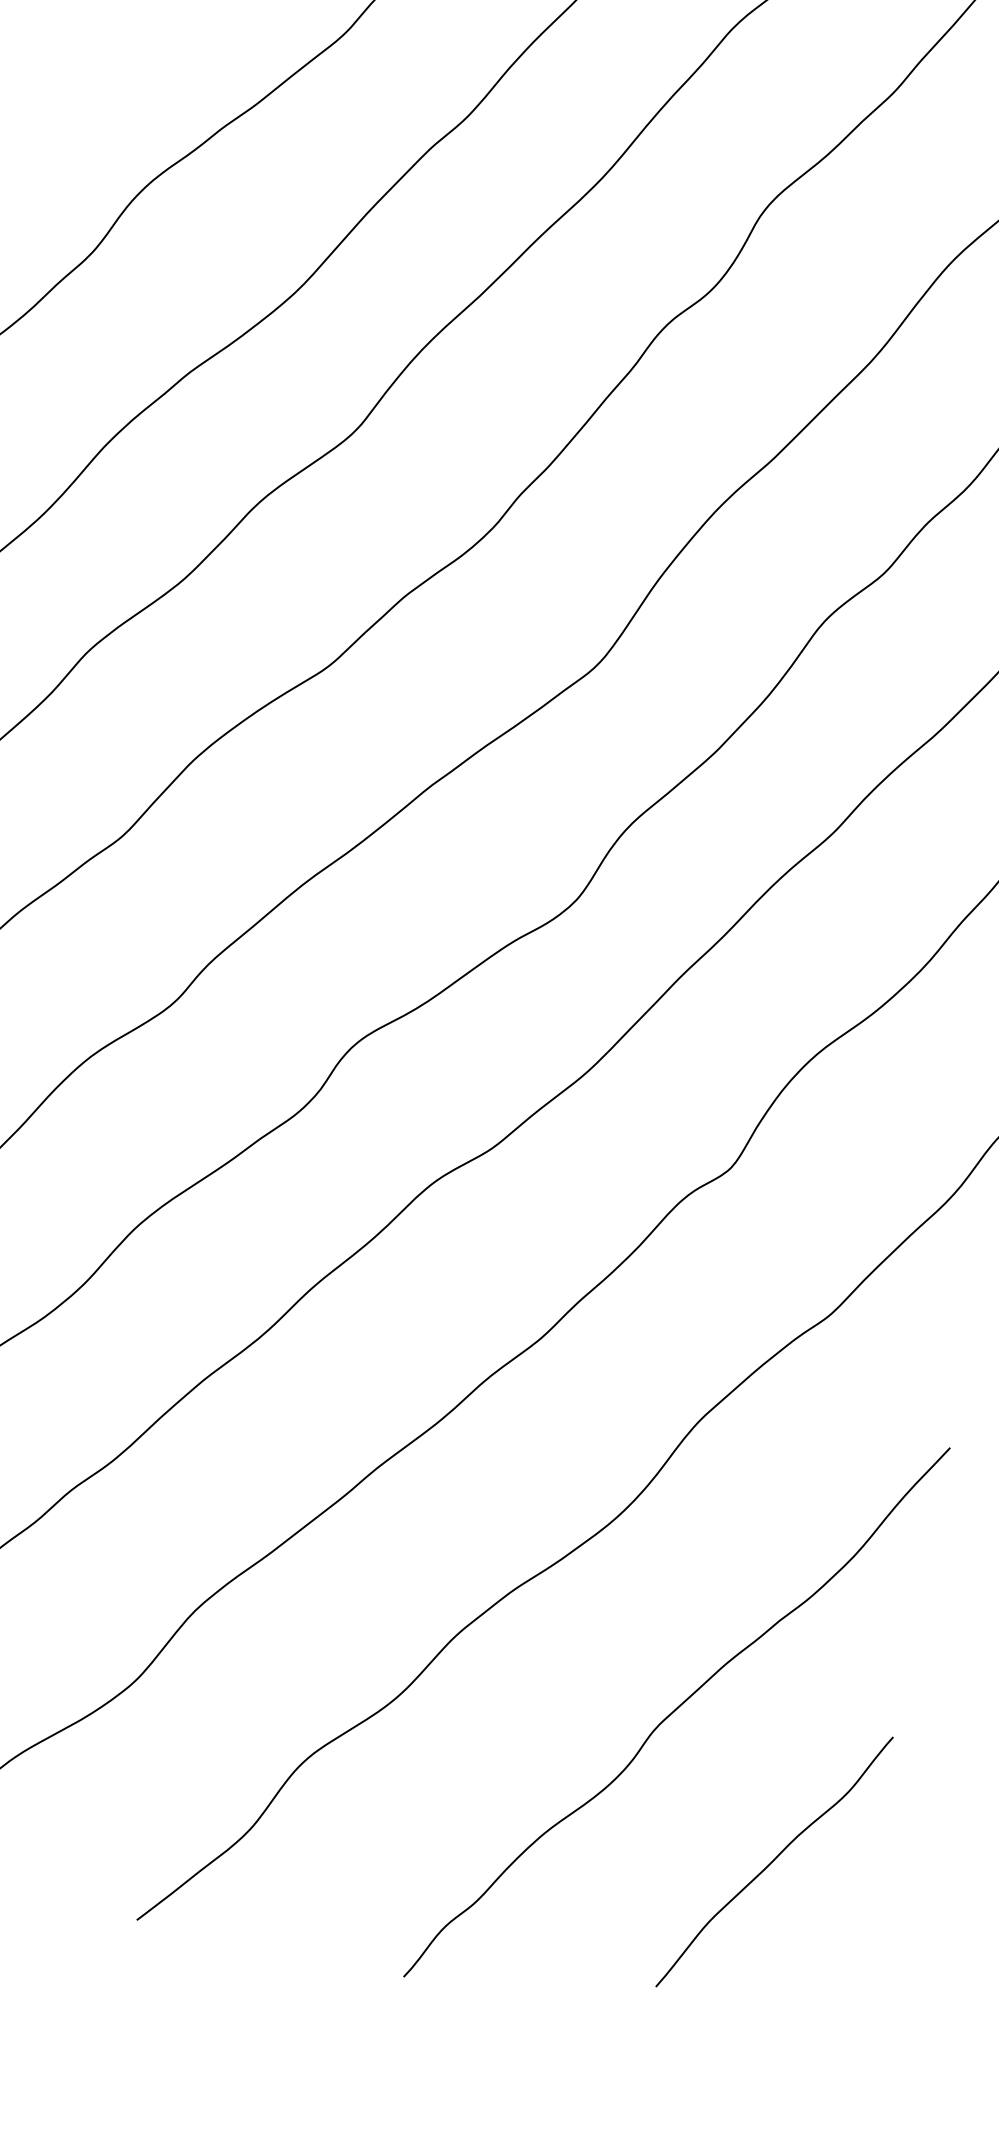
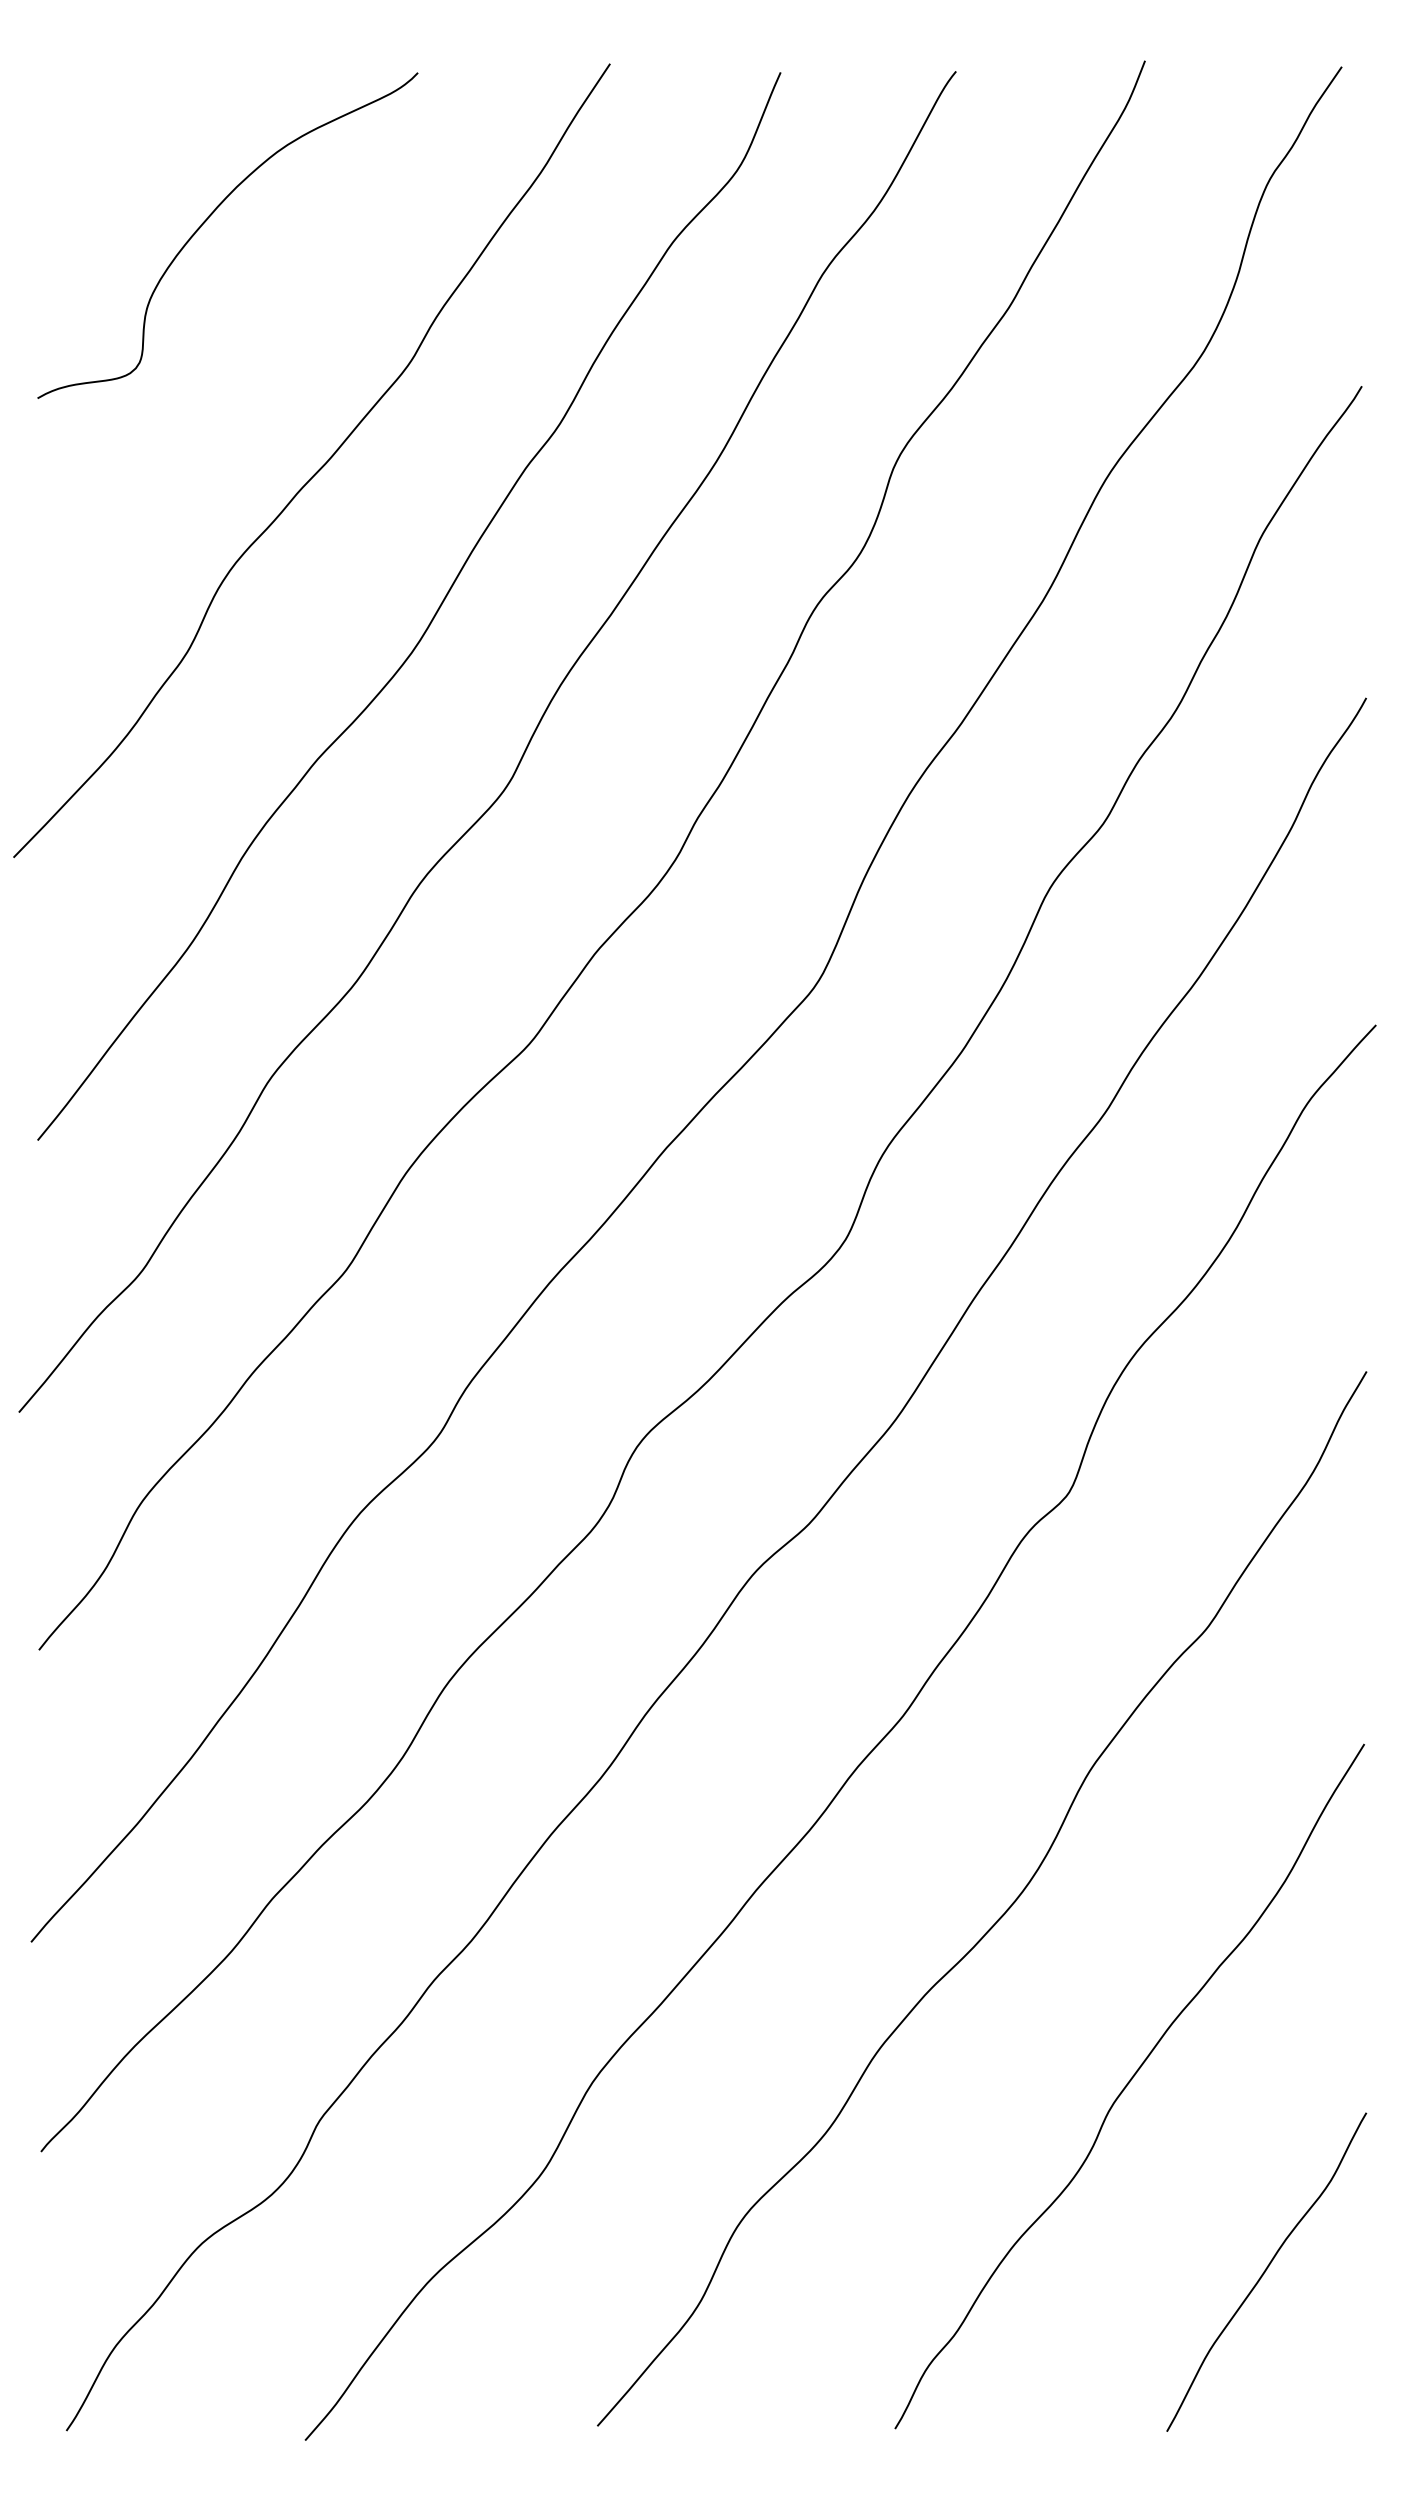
curve: (774, 1860) -> (1266, 2270), moved

